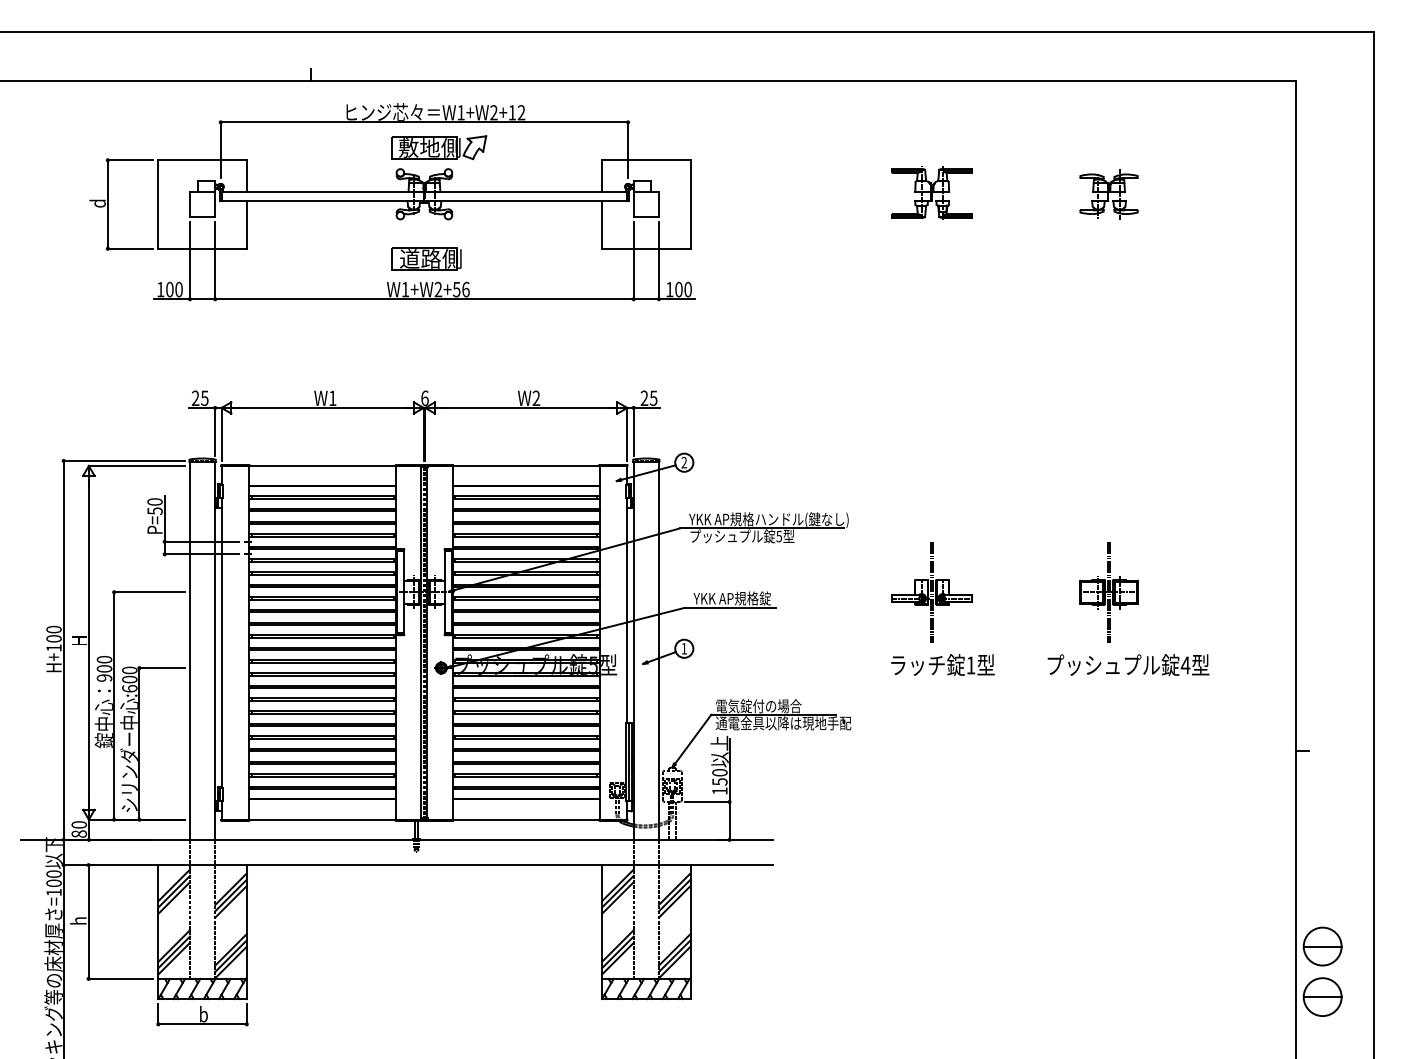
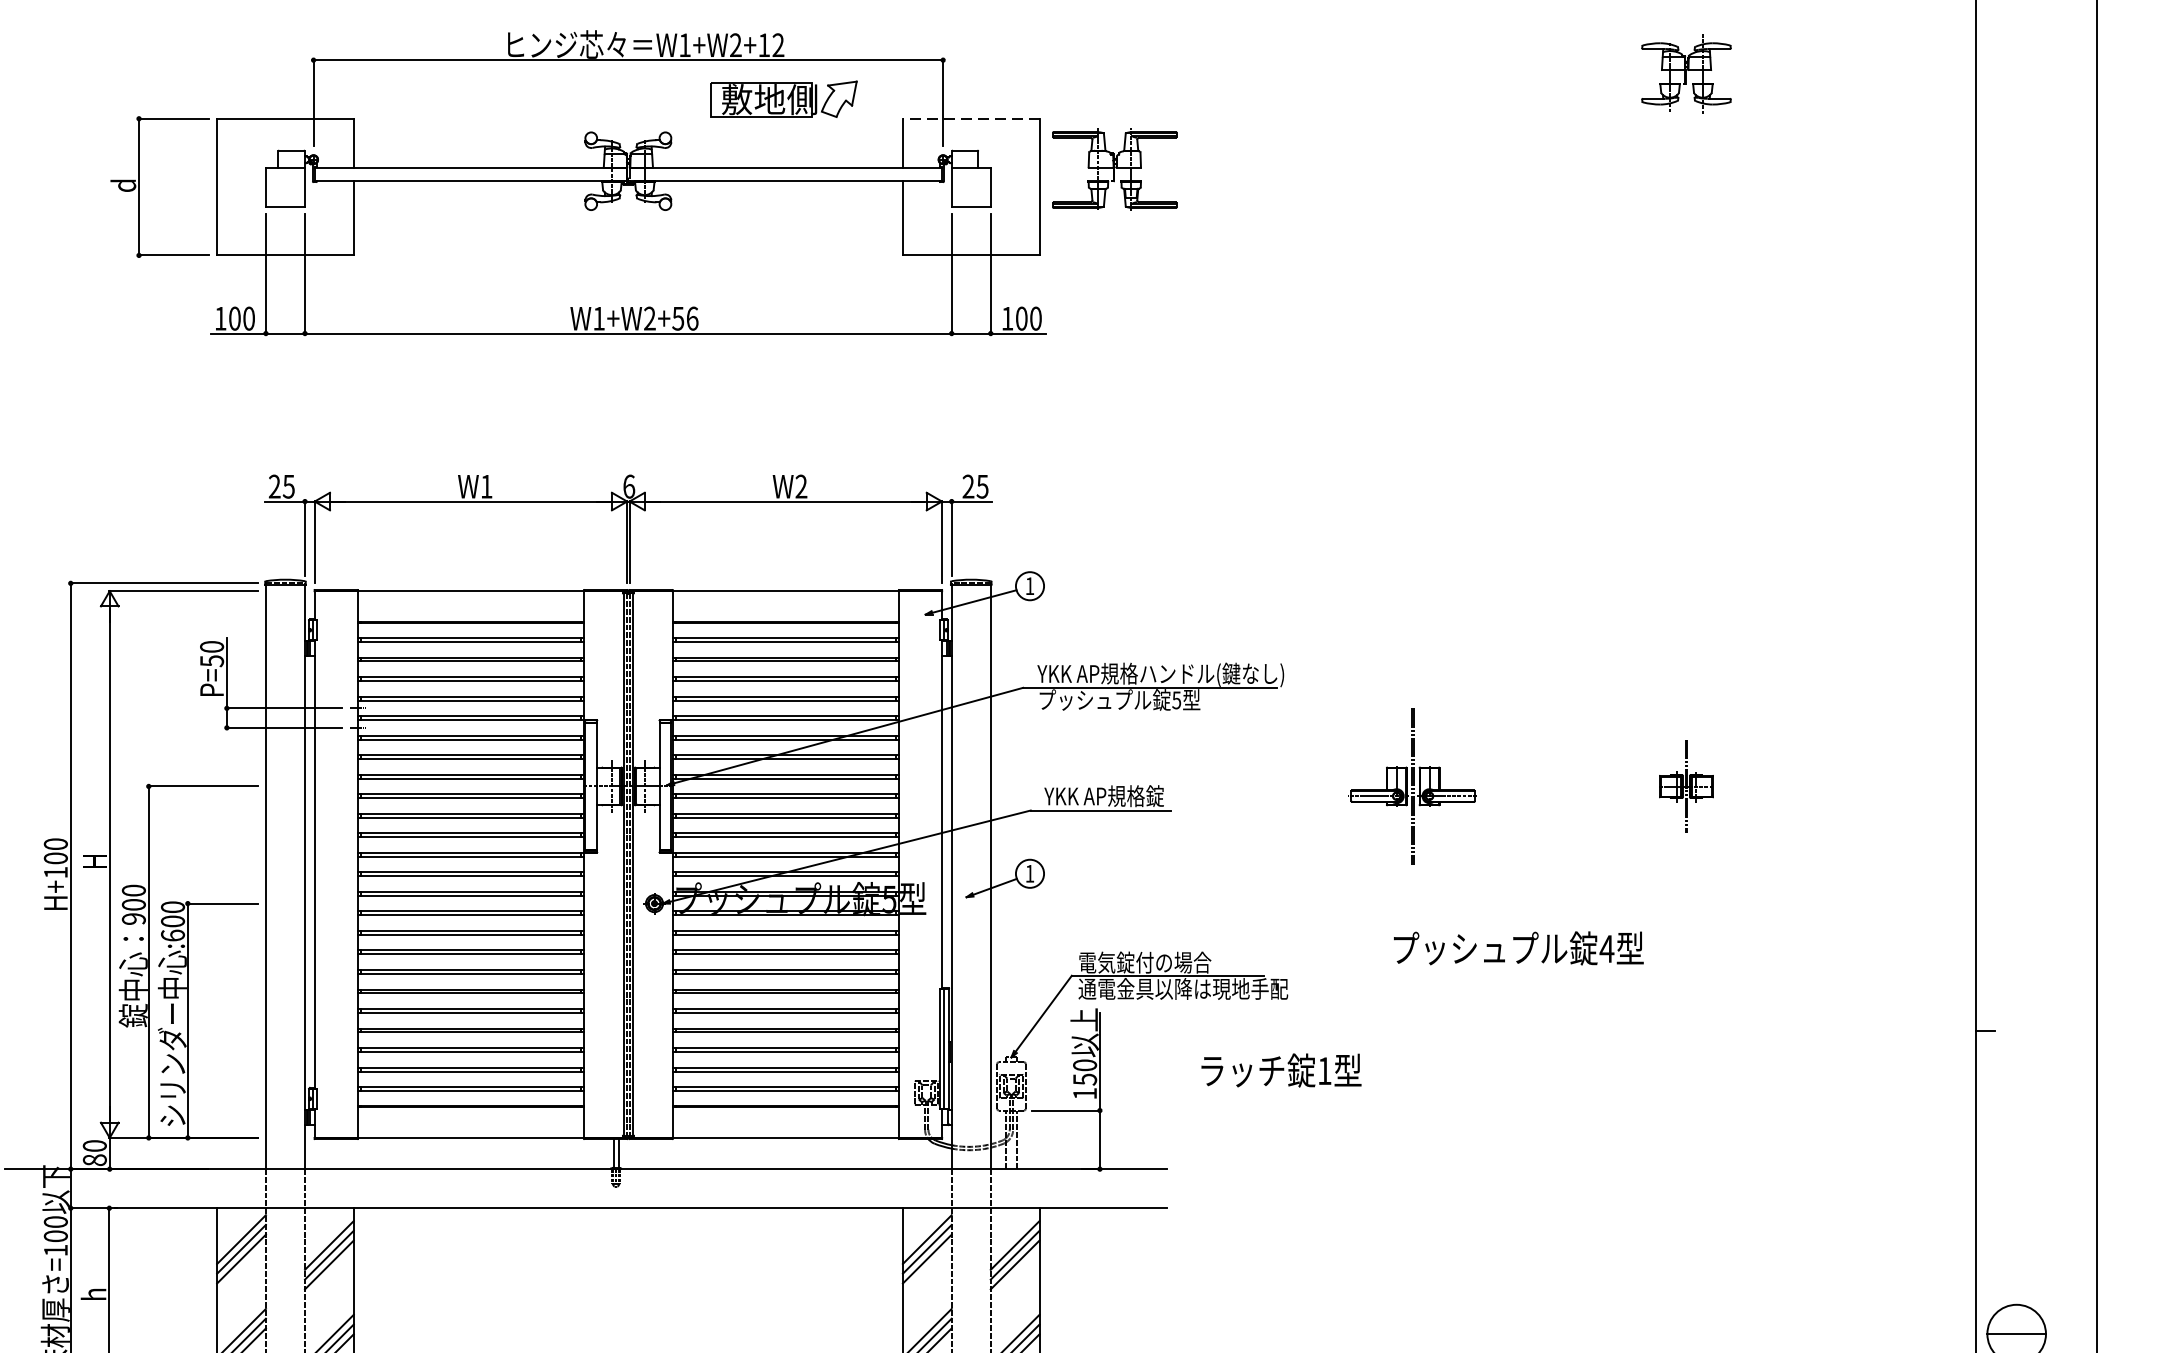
part: (439, 147) -> (784, 99), moved
line: (645, 160) -> (970, 119), solid -> dashed
part: (931, 192) -> (1113, 168), moved
part: (1108, 194) -> (1685, 74), moved
part: (426, 258) -> (631, 270), removed
text: (684, 462) -> (1030, 585), 2 -> 1
part: (1108, 592) -> (1685, 786), size x0.6
text: (942, 664) -> (1280, 1069), moved
text: (1128, 665) -> (1518, 949), moved

